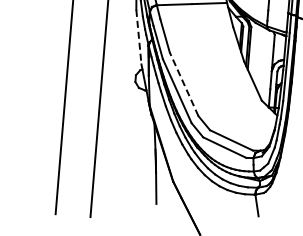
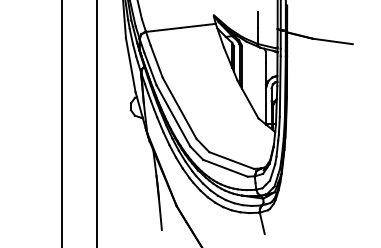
line: (138, 37) -> (130, 65), dashed -> solid
line: (183, 84) -> (179, 108), dashed -> solid

